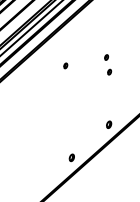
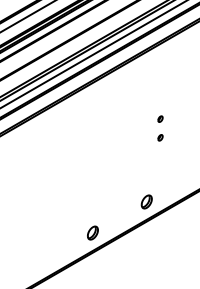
part: (65, 65) -> (108, 118), removed
part: (108, 124) -> (146, 201), size x1.67
part: (71, 157) -> (92, 232), size x1.67

